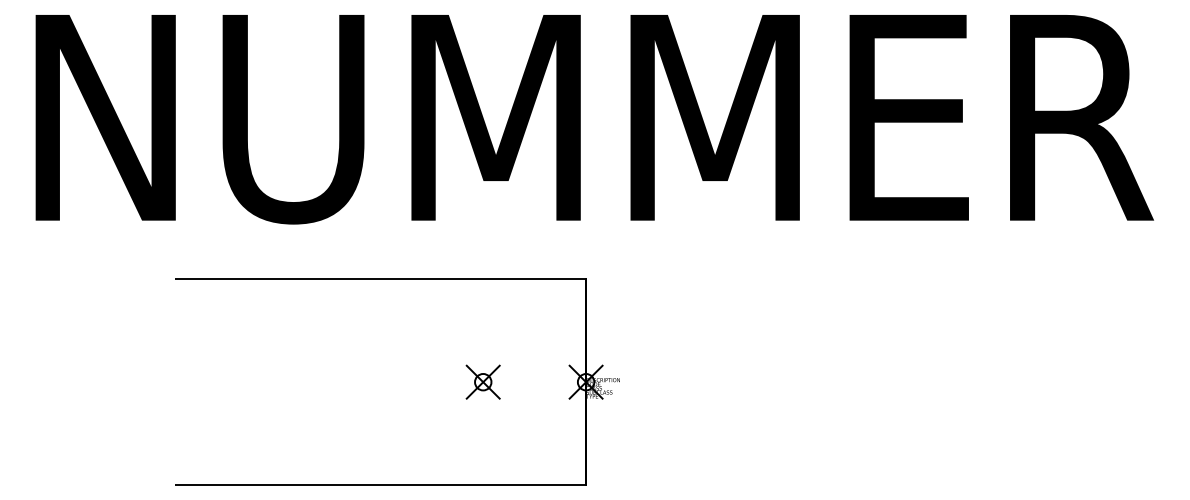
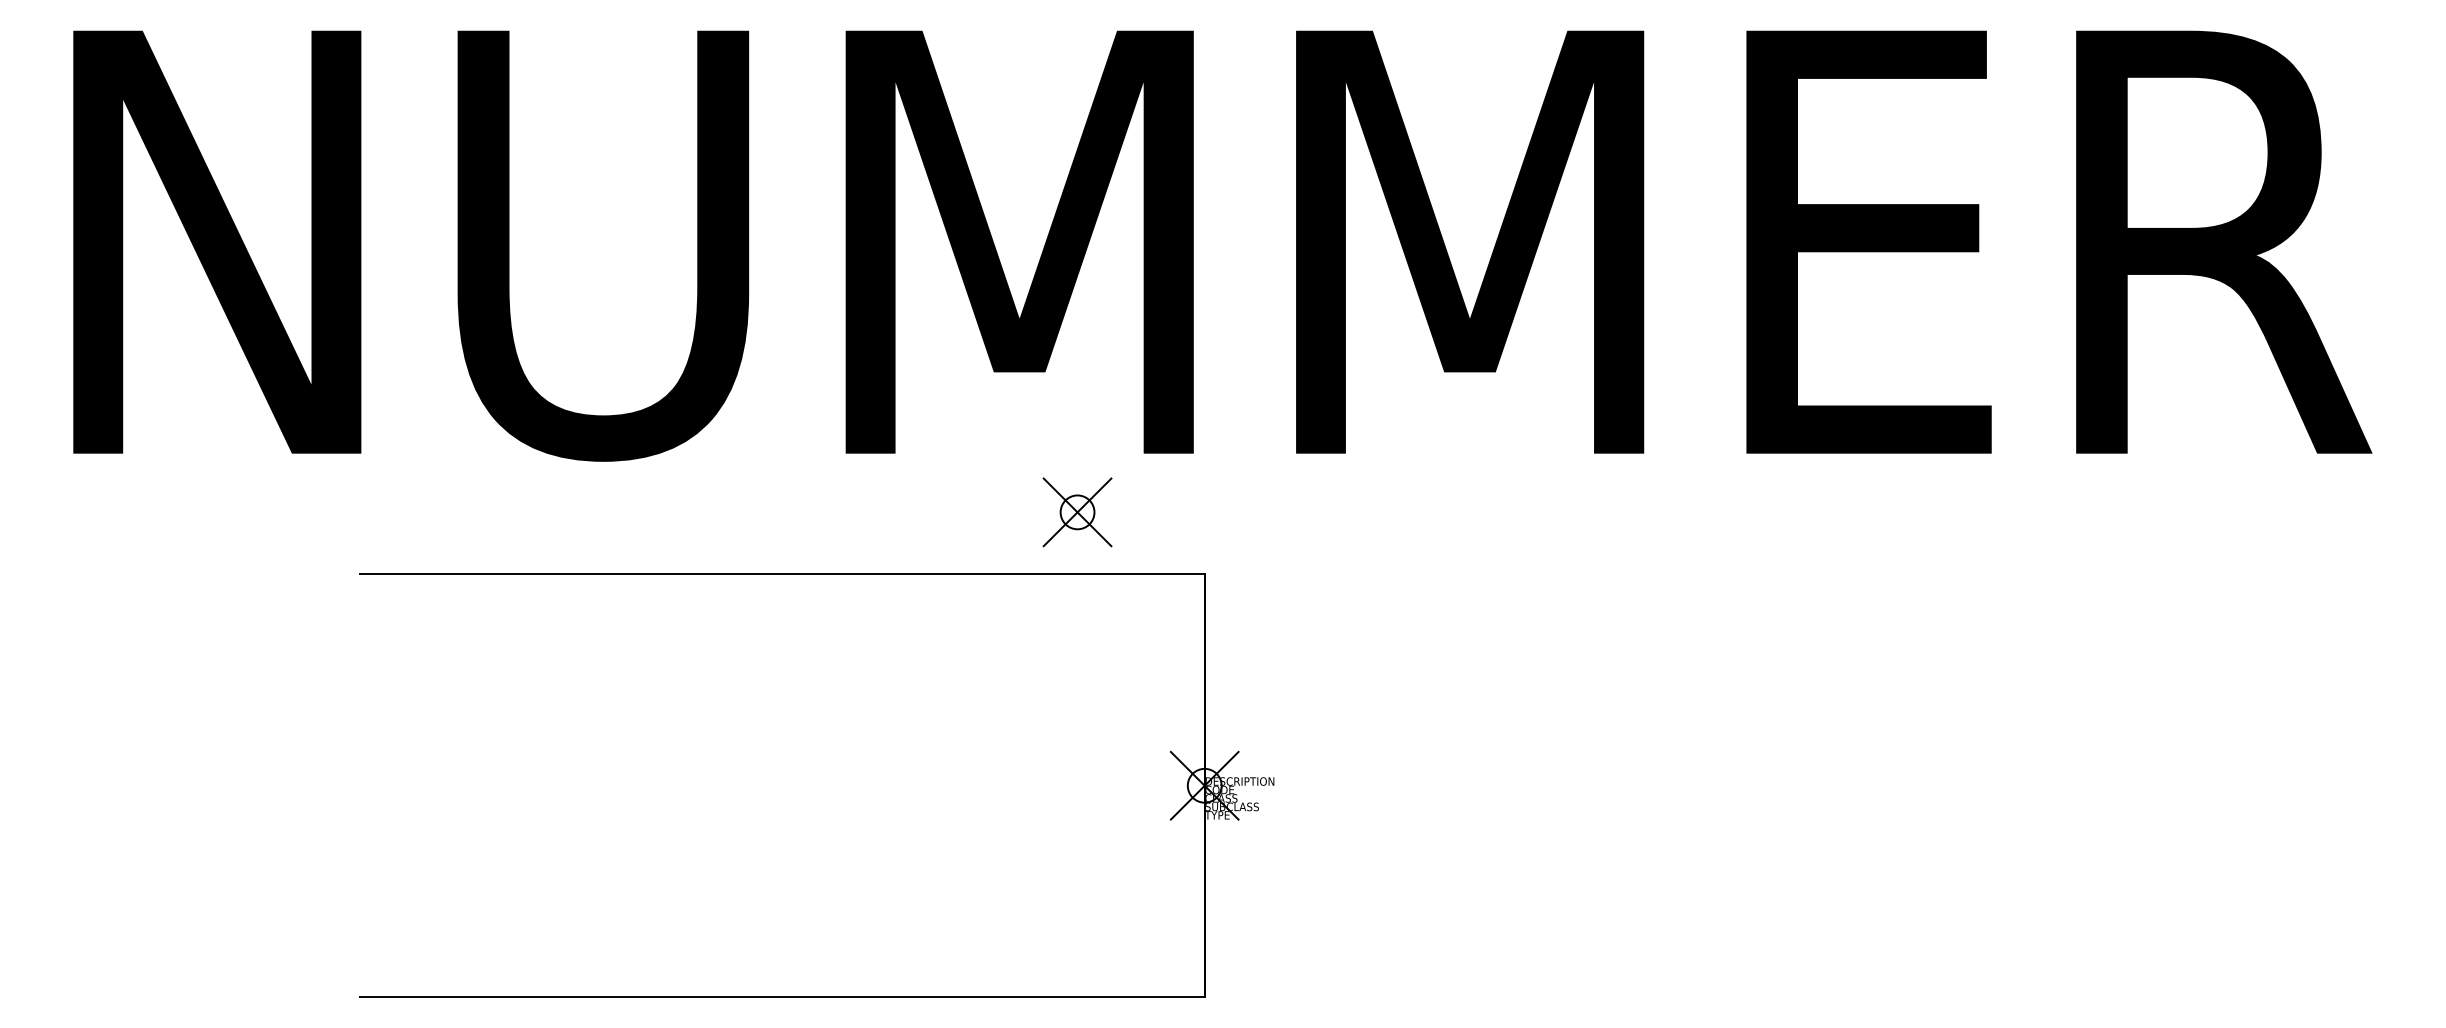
part: (482, 381) -> (1076, 510), moved

